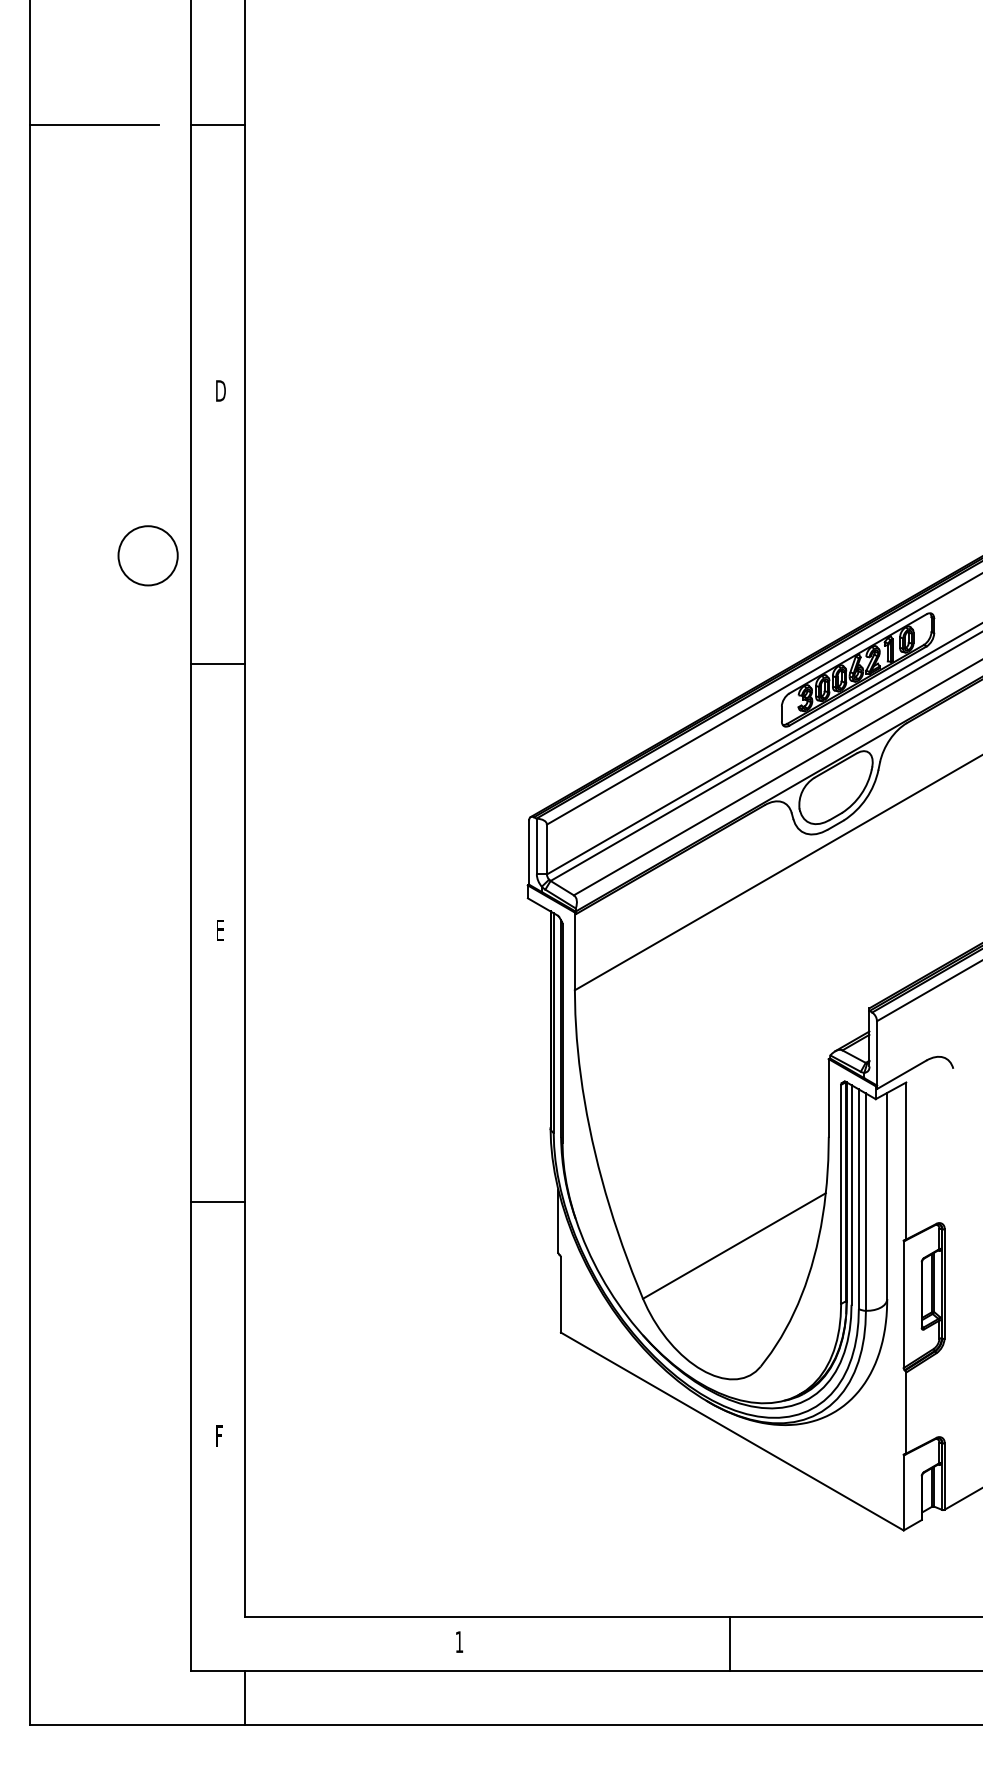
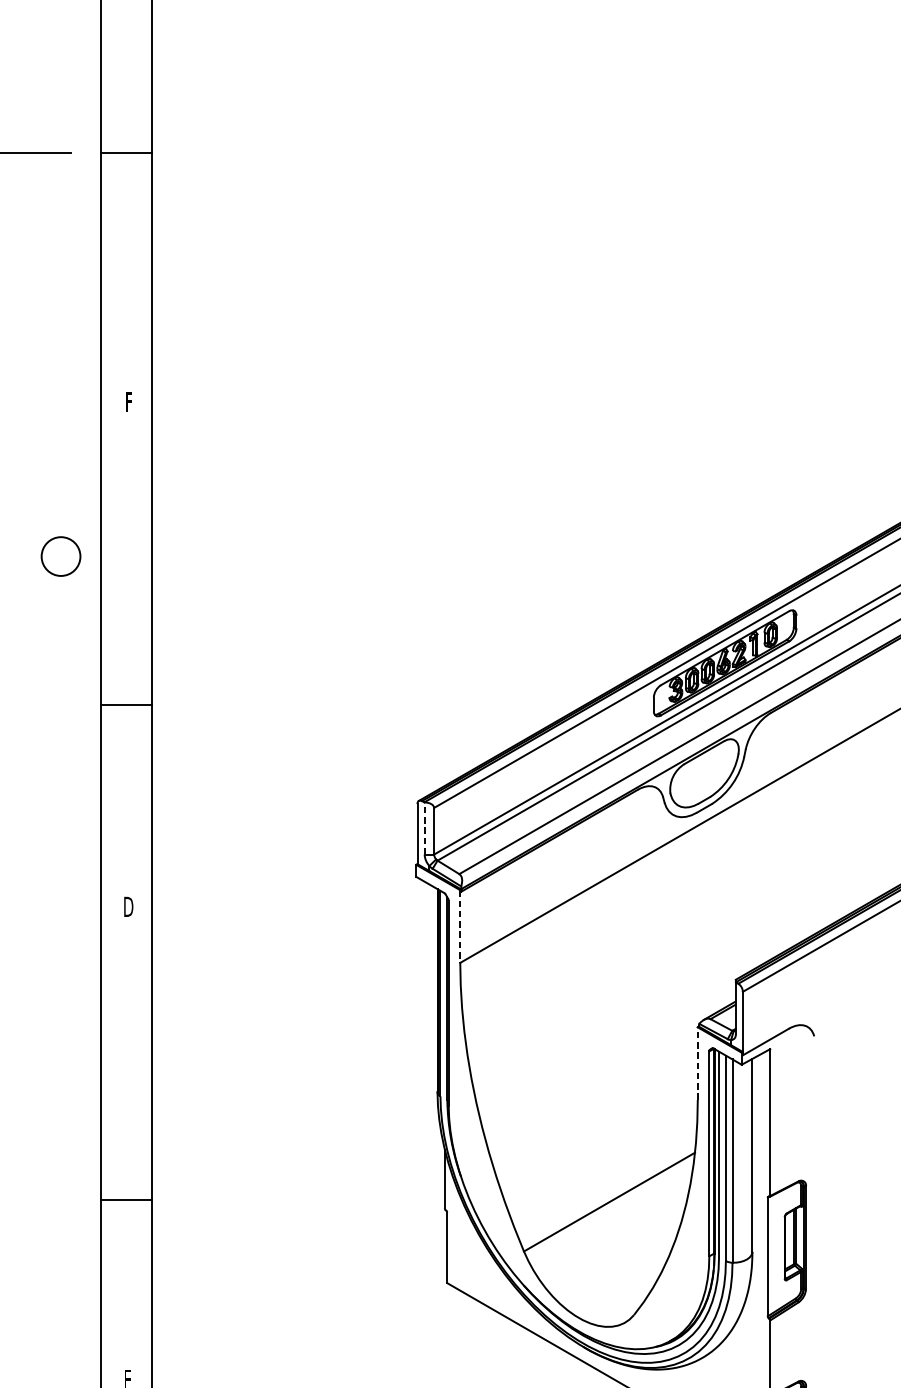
text: (220, 390) -> (128, 401), D -> F
circle: (147, 555) -> (60, 556), size x0.7
line: (218, 663) -> (126, 704), moved
line: (536, 846) -> (424, 828), solid -> dashed
text: (220, 930) -> (128, 906), E -> D
line: (574, 951) -> (459, 926), solid -> dashed
line: (828, 1098) -> (697, 1064), solid -> dashed
line: (218, 1202) -> (126, 1200), moved

